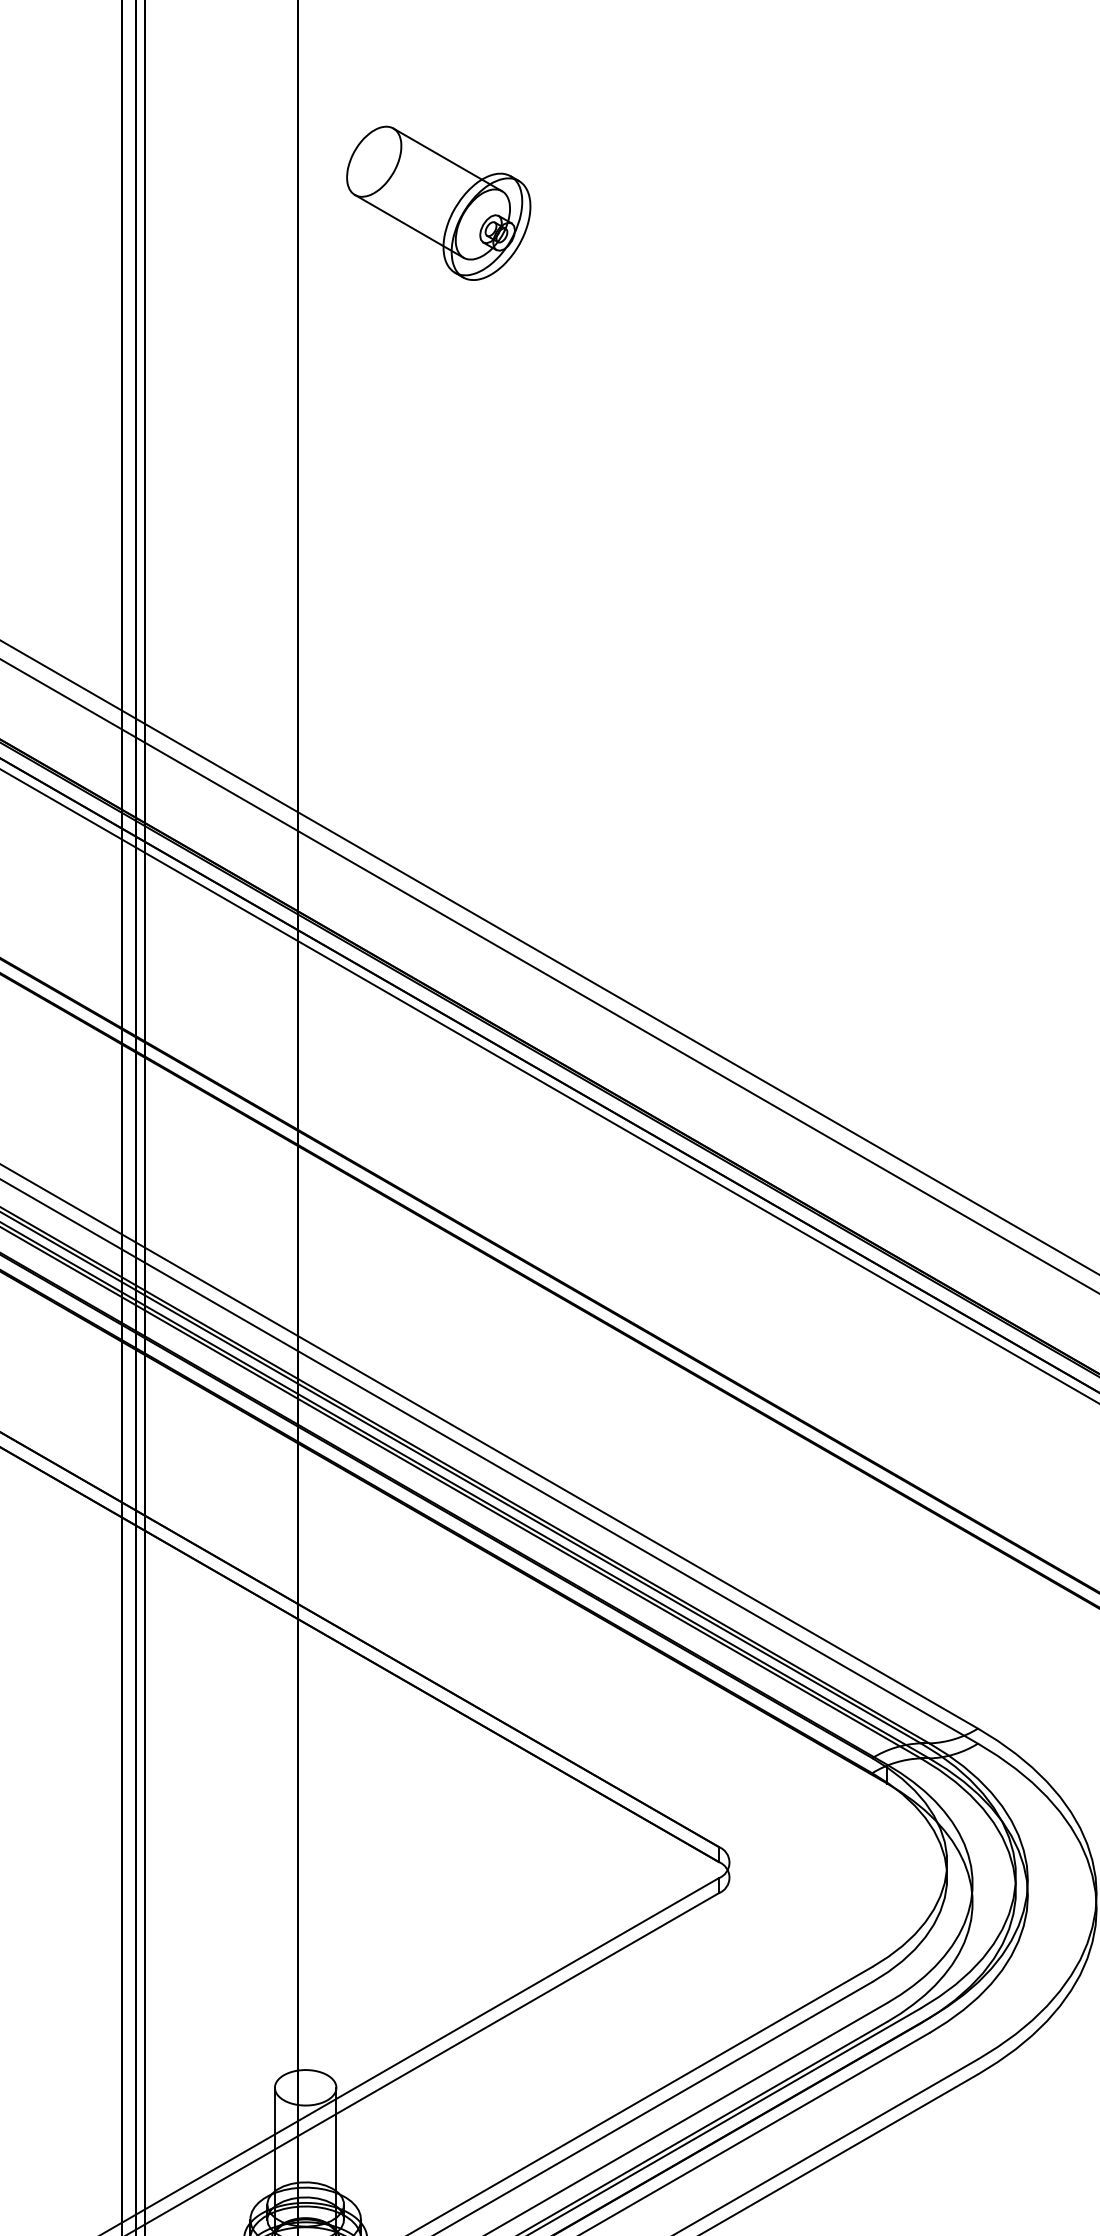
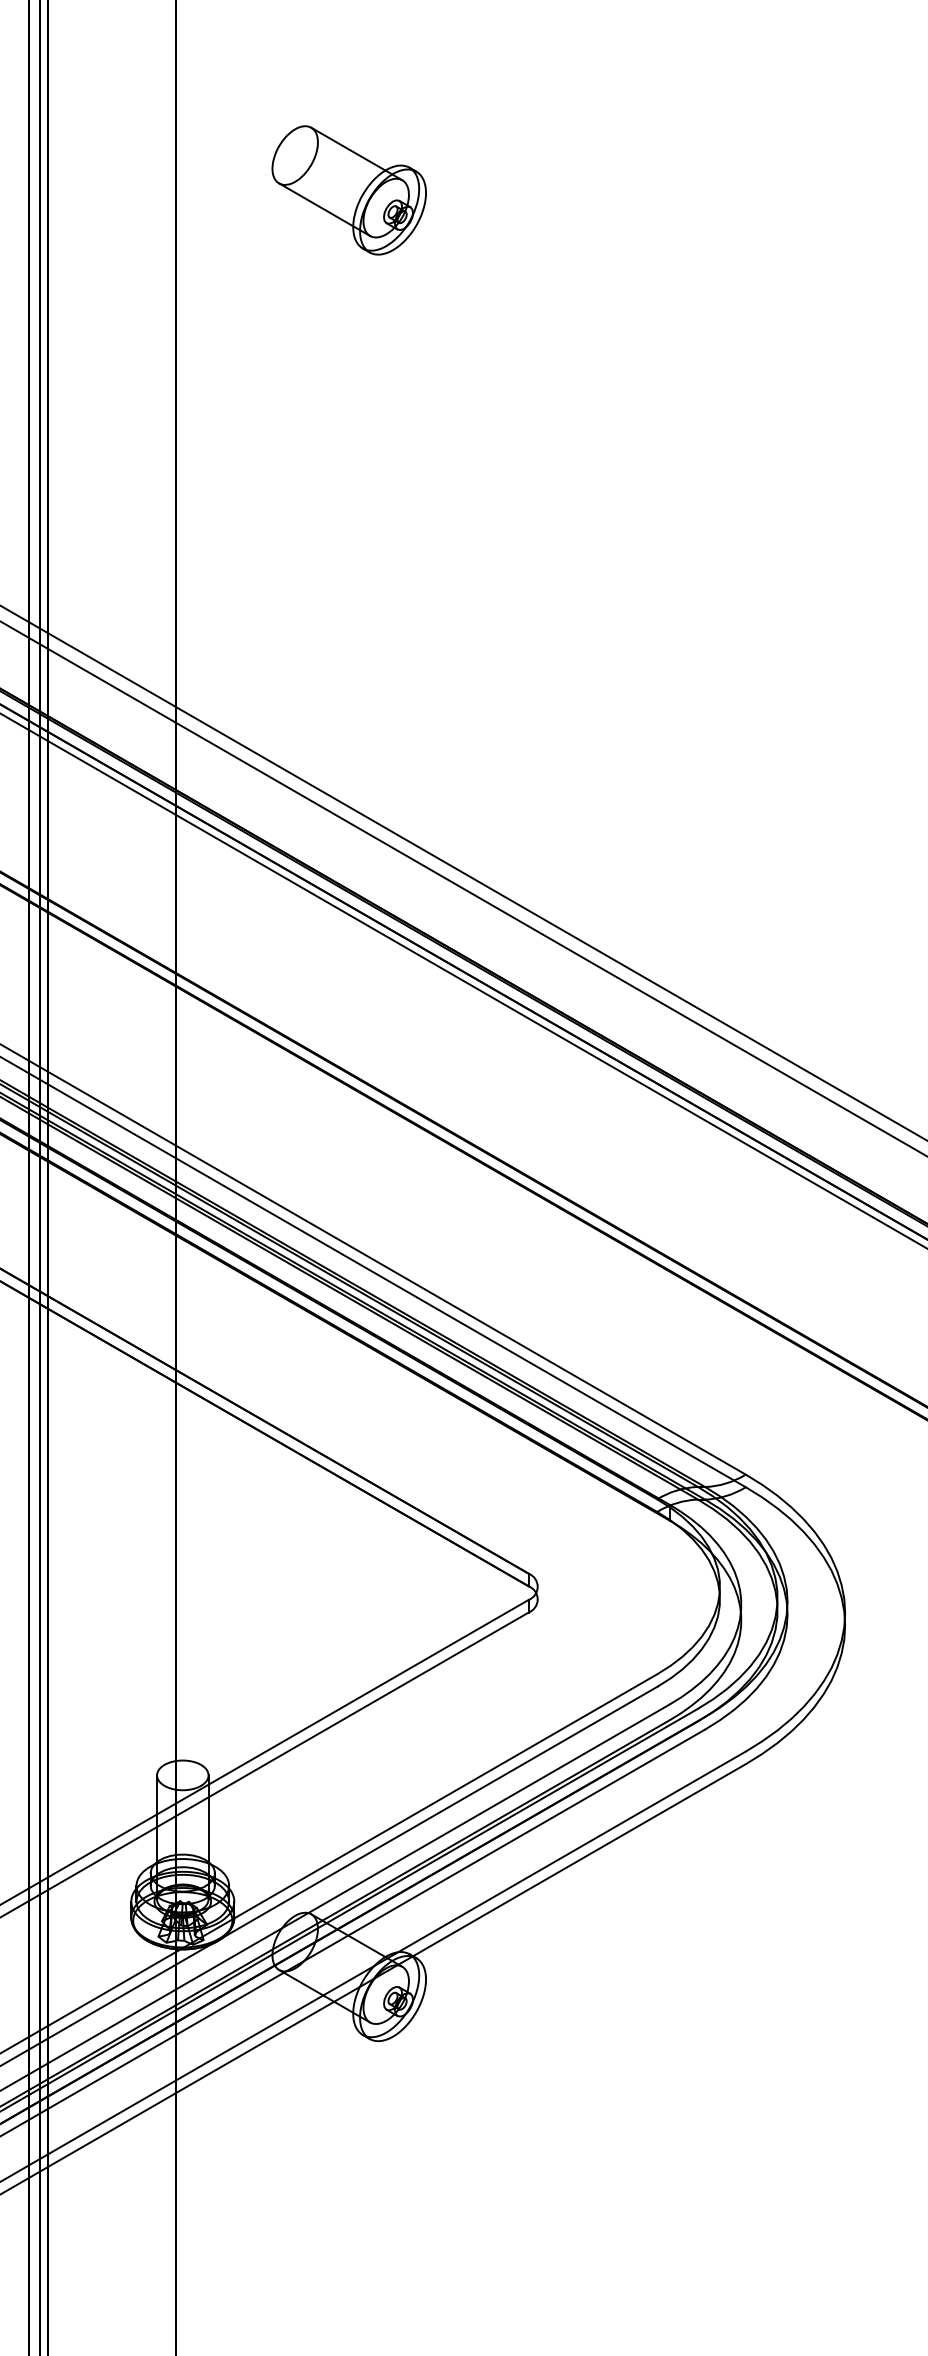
part: (437, 203) -> (348, 190), moved

